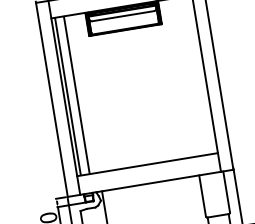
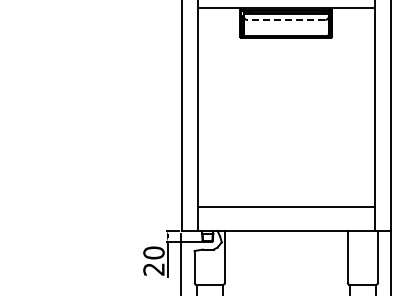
line: (123, 15) -> (286, 19), solid -> dashed
line: (76, 94) -> (213, 107), removed
line: (68, 96) -> (202, 107), removed

